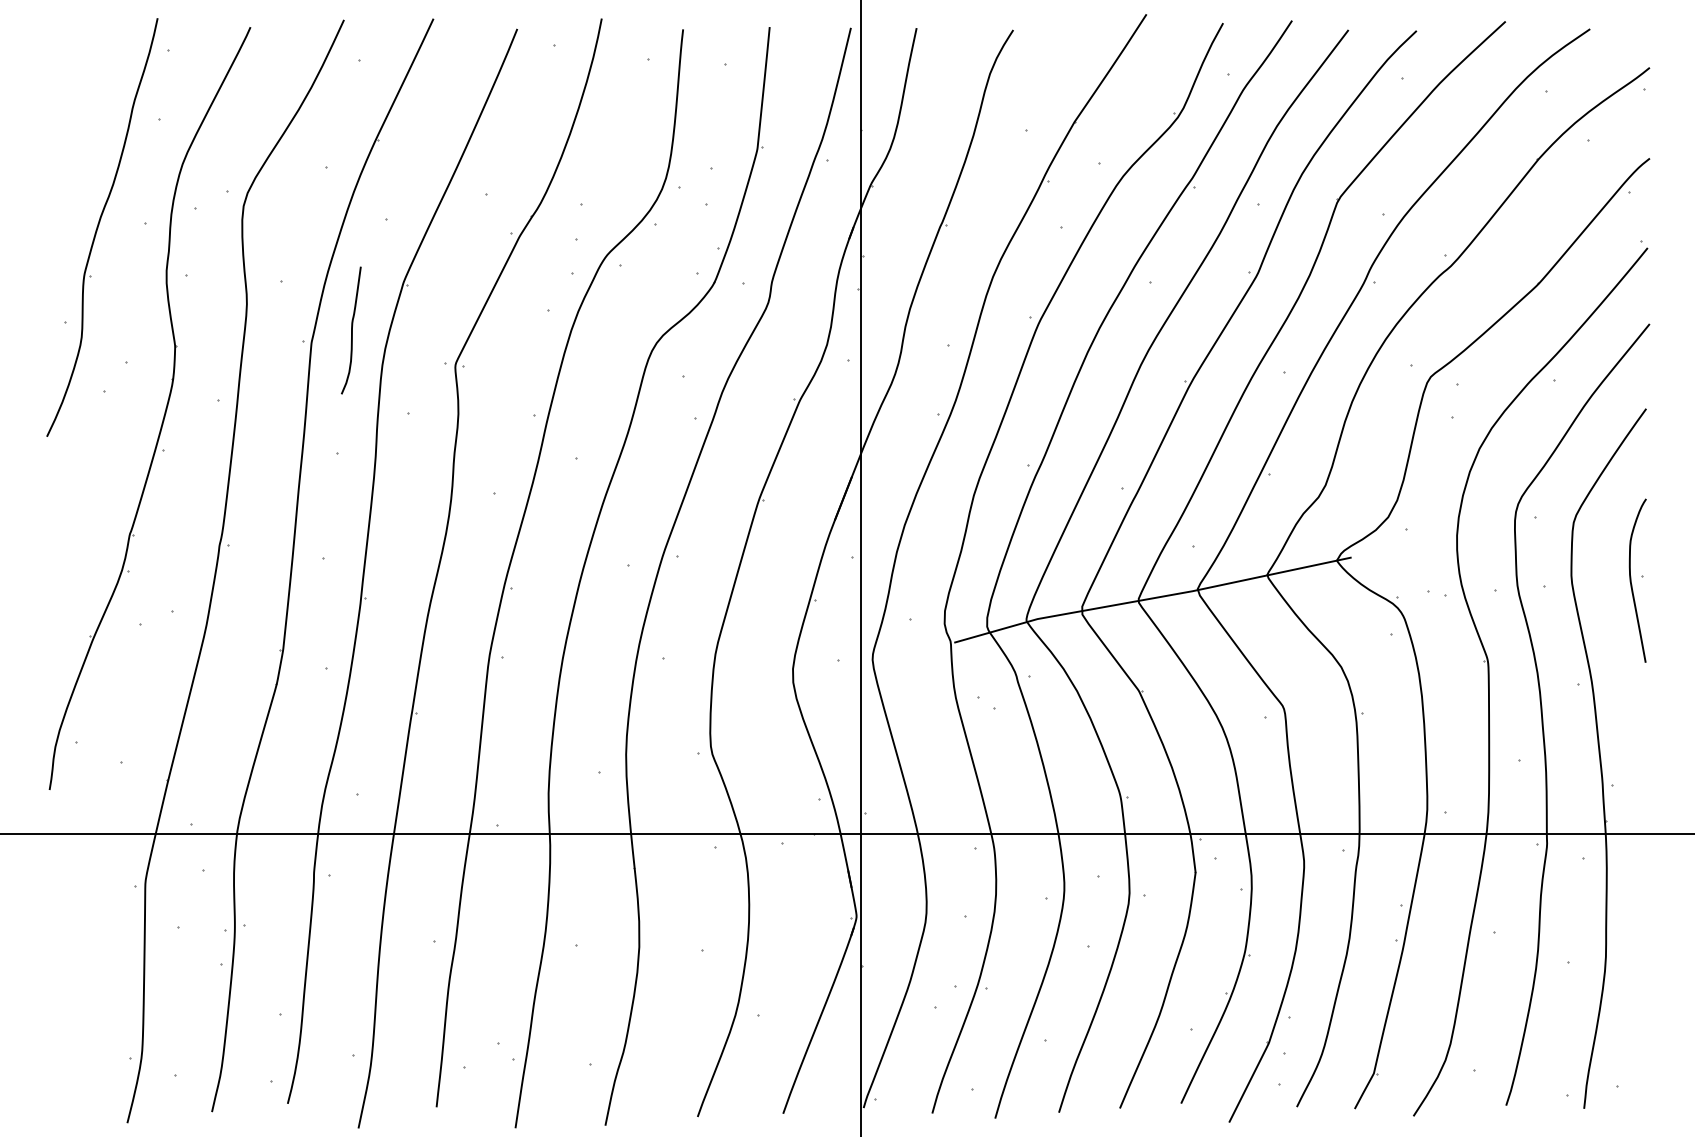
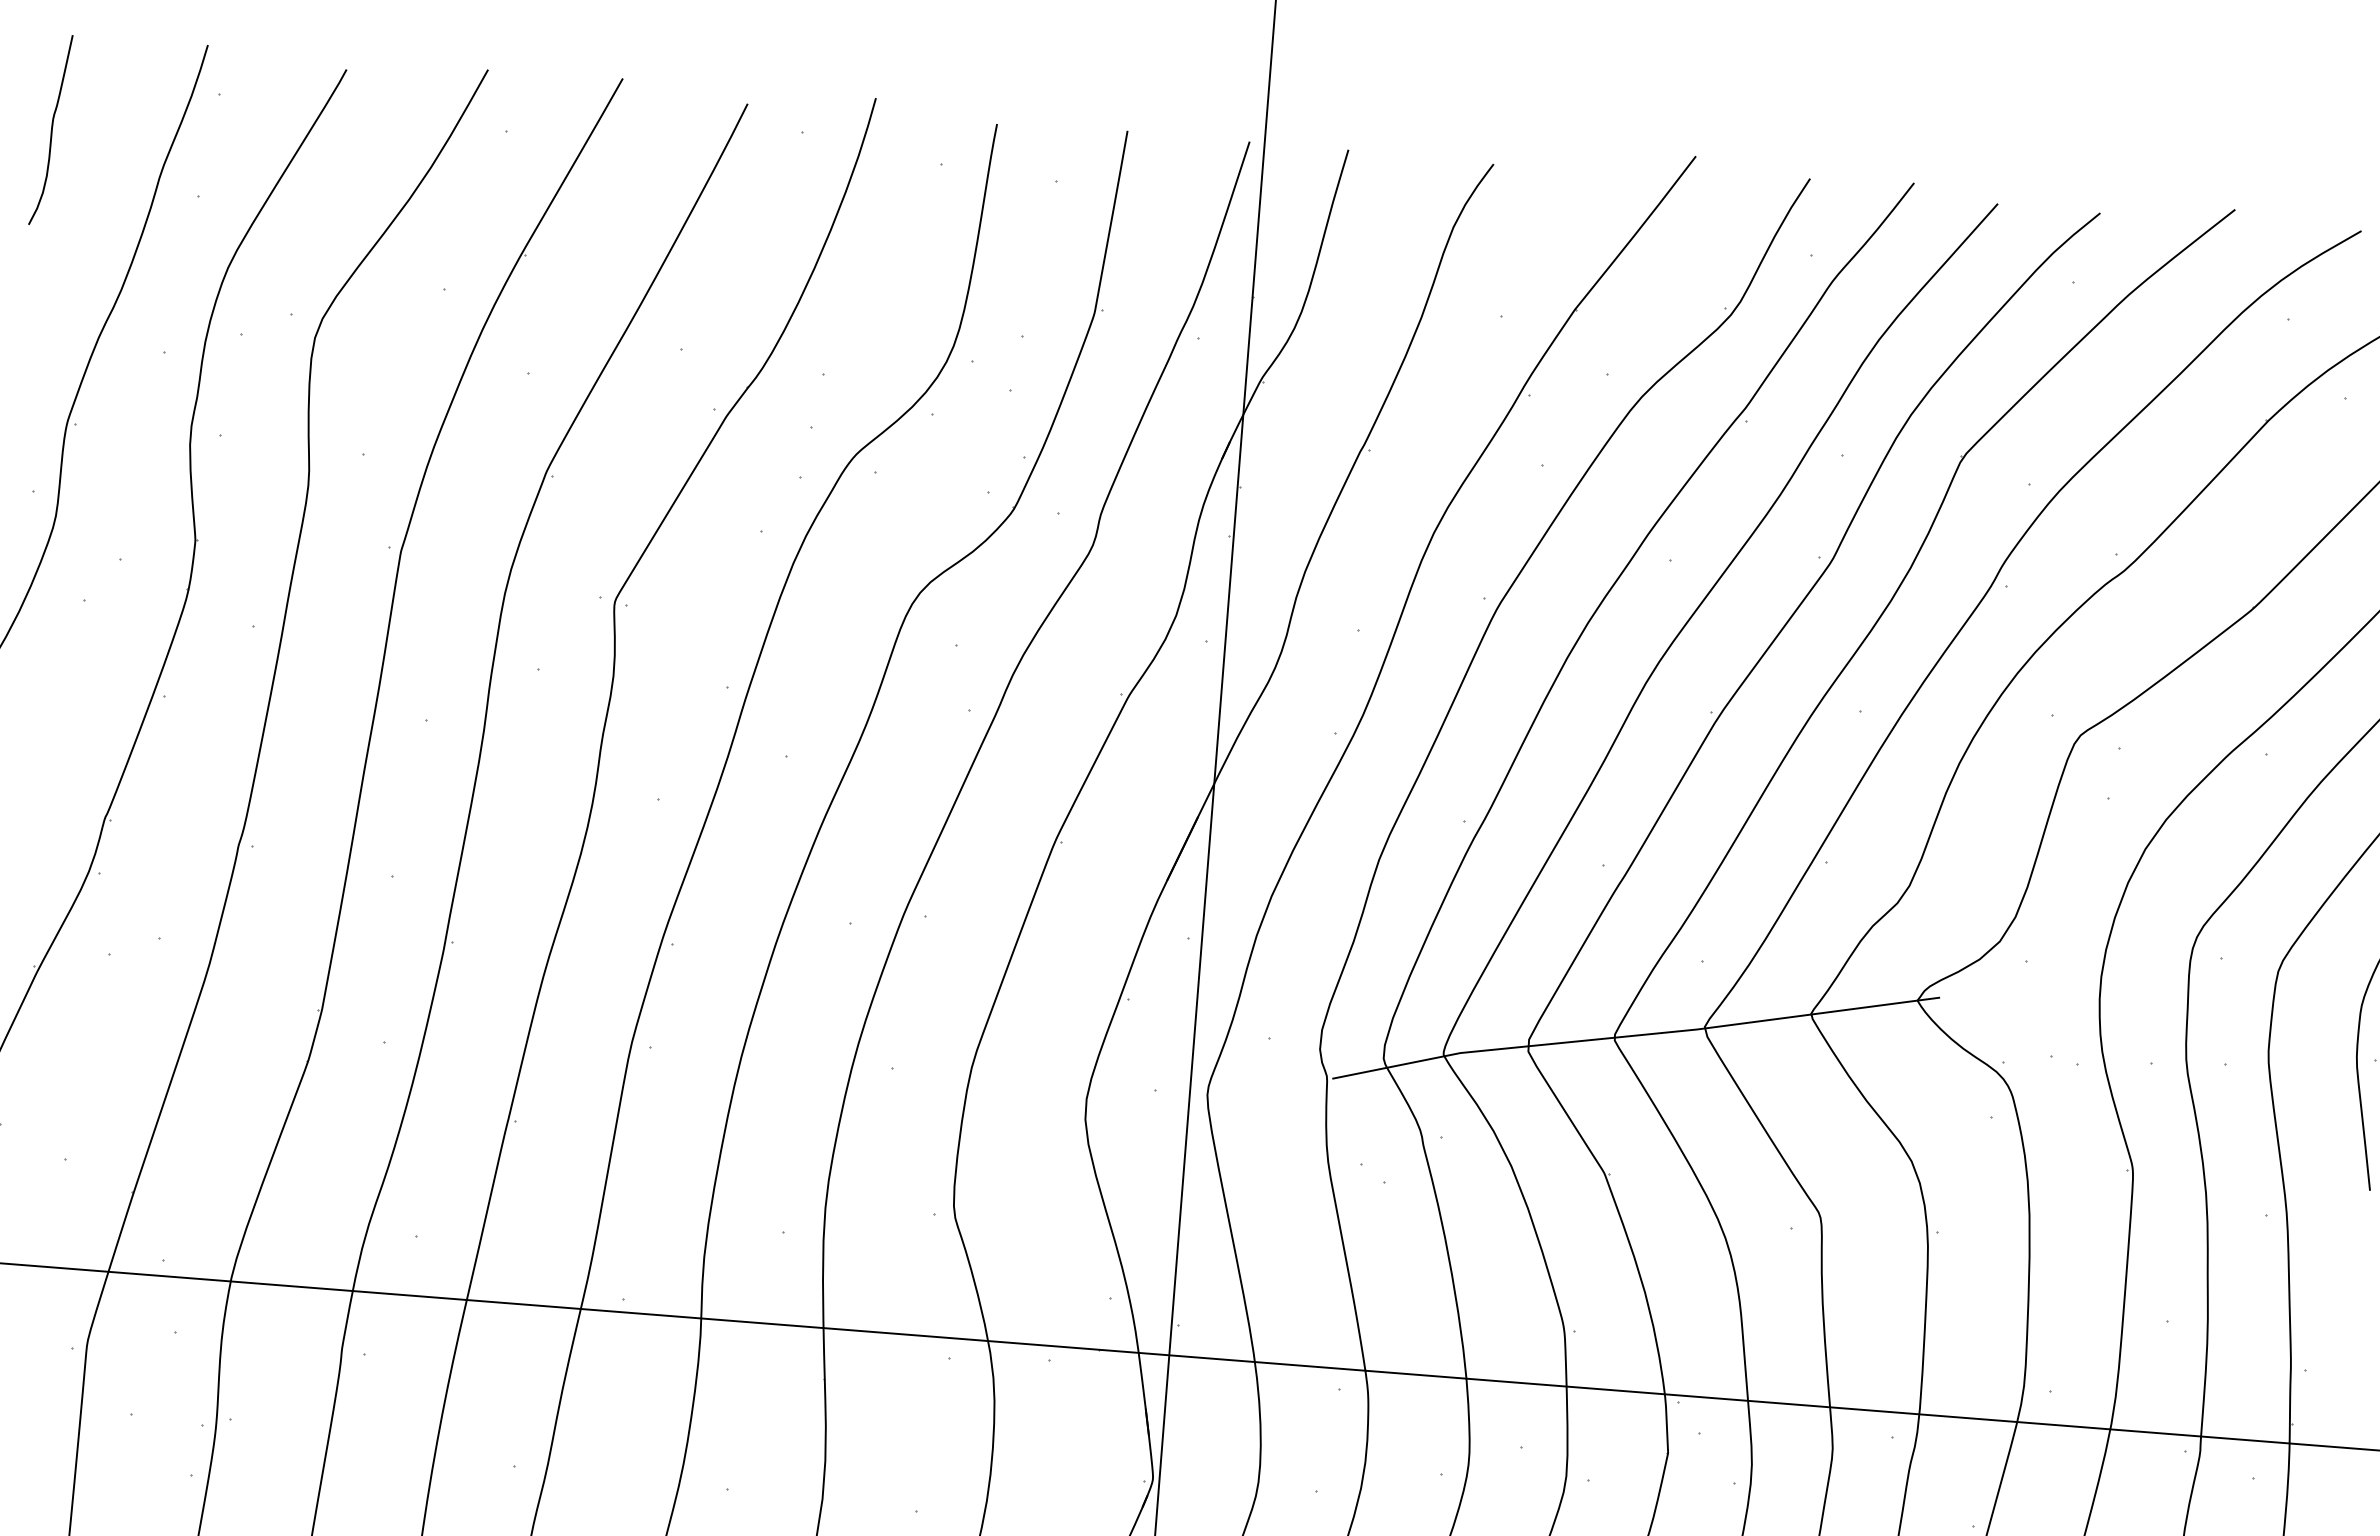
curve: (351, 330) -> (51, 130), moved

